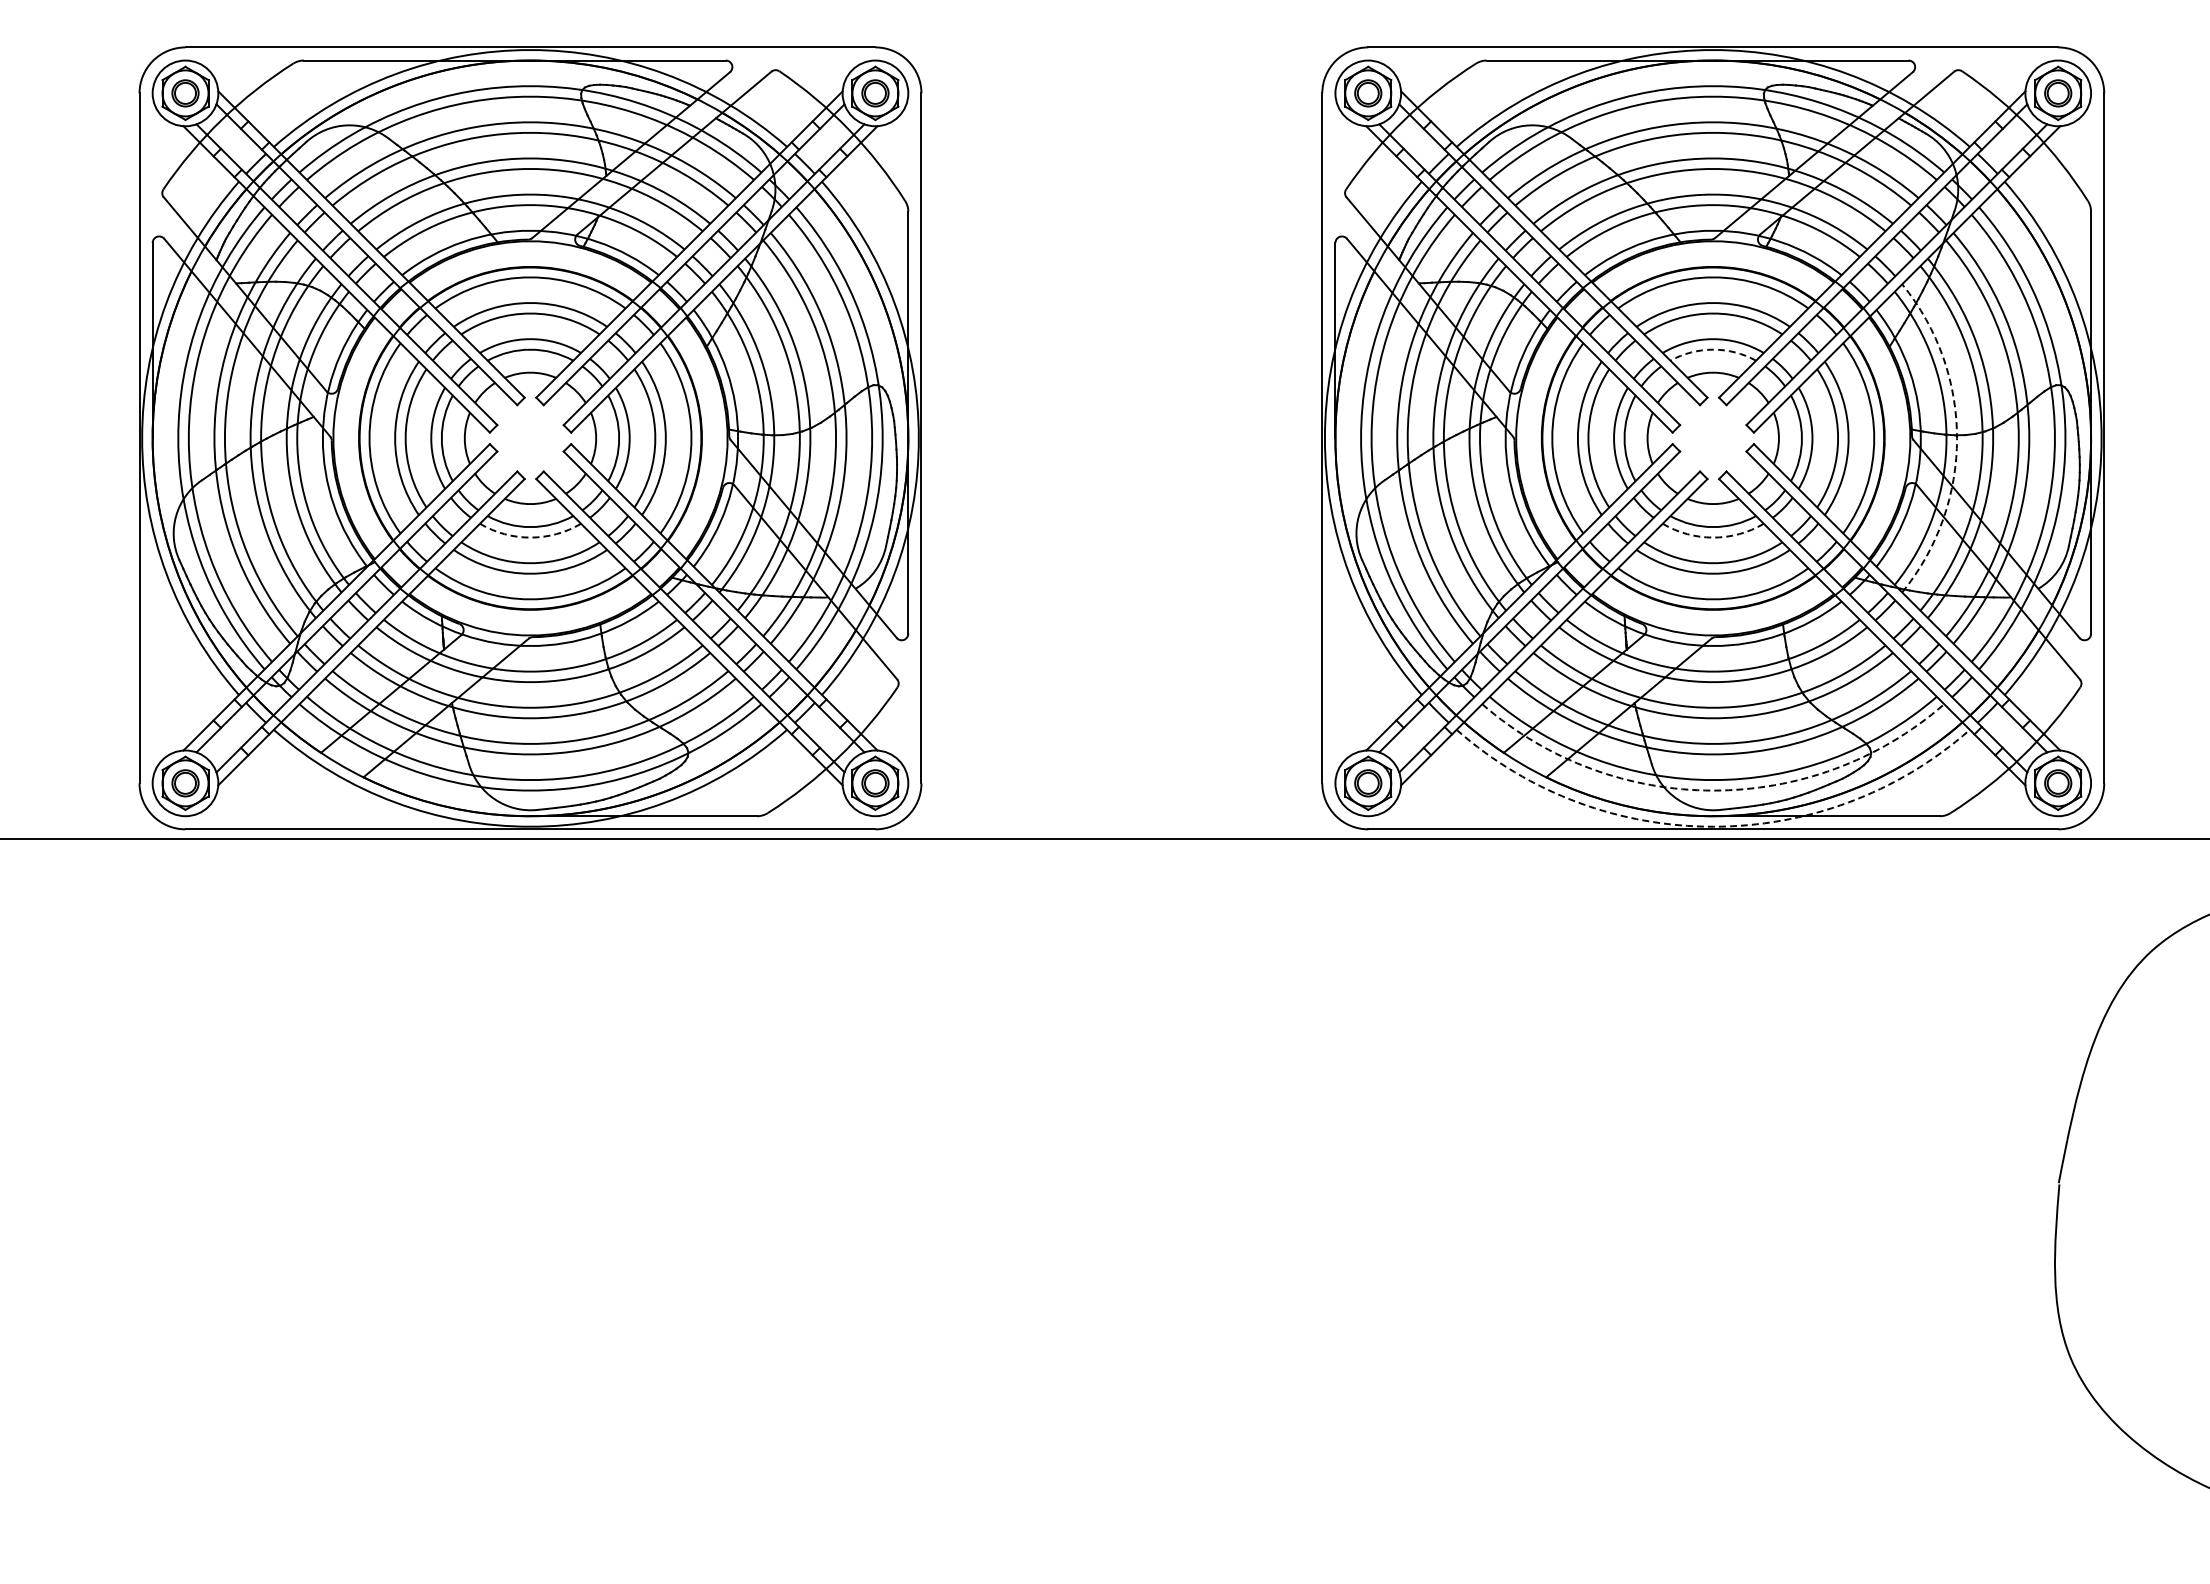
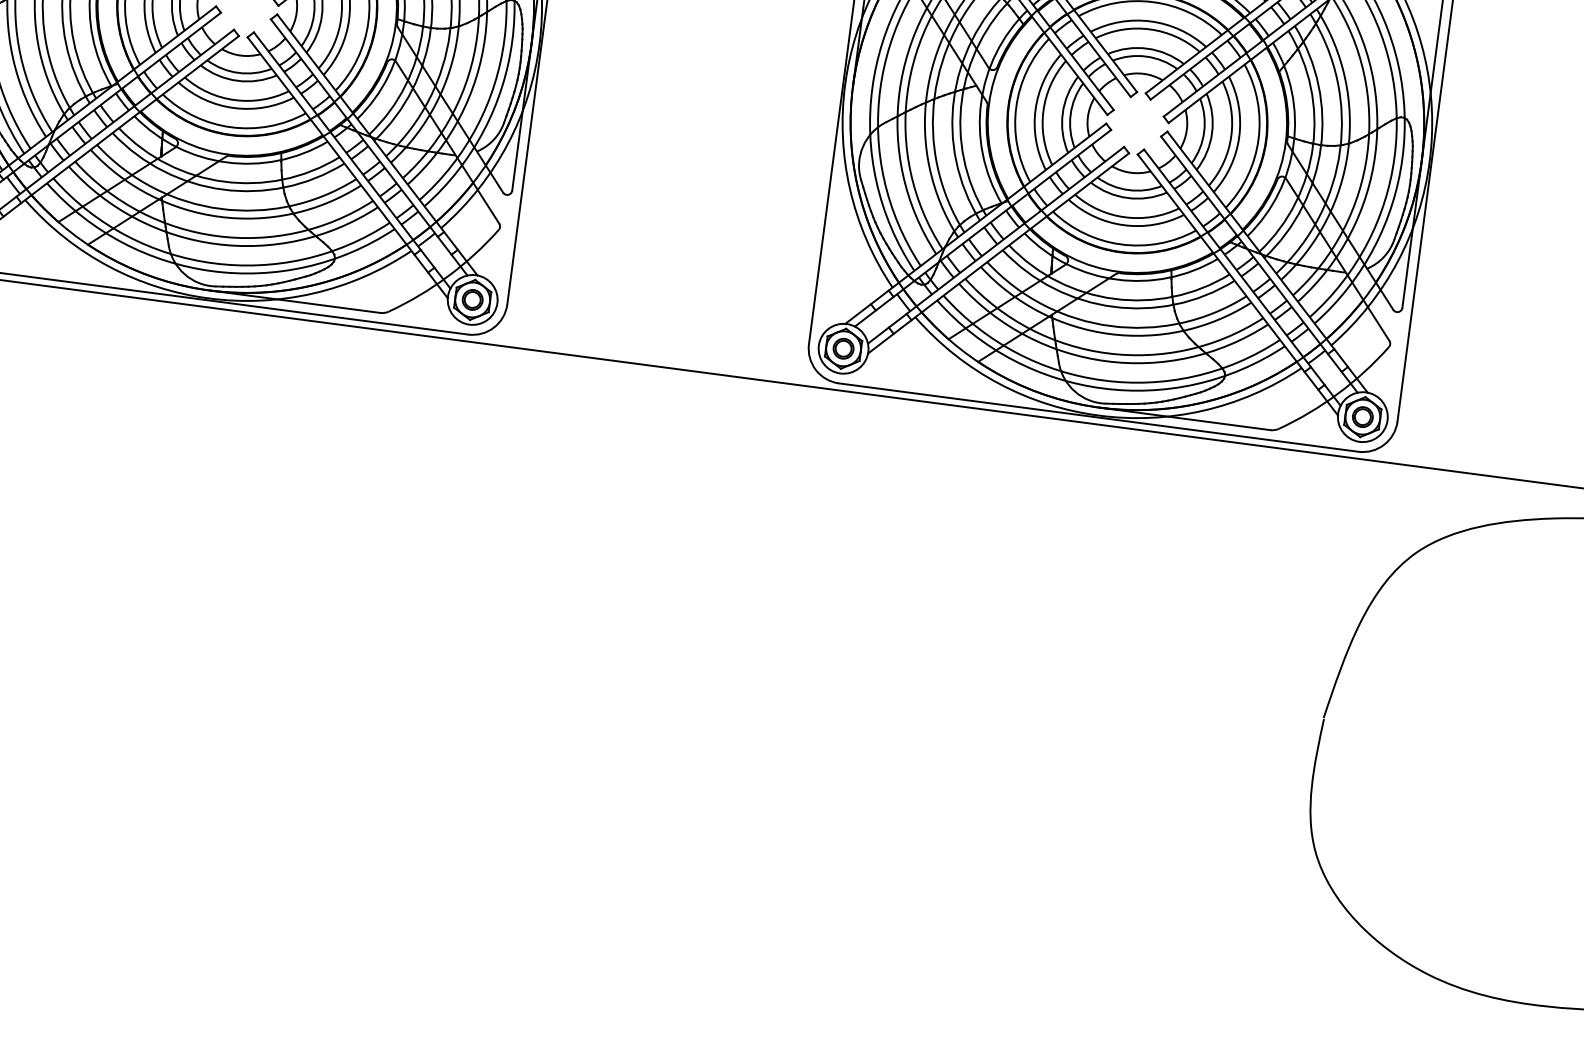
arc: (1713, 349) -> (1146, 56), dashed -> solid
arc: (1957, 438) -> (1321, 147), dashed -> solid
arc: (530, 537) -> (237, 80), dashed -> solid
arc: (1713, 537) -> (1127, 197), dashed -> solid
arc: (1713, 790) -> (1102, 388), dashed -> solid
arc: (1713, 826) -> (1099, 415), dashed -> solid

